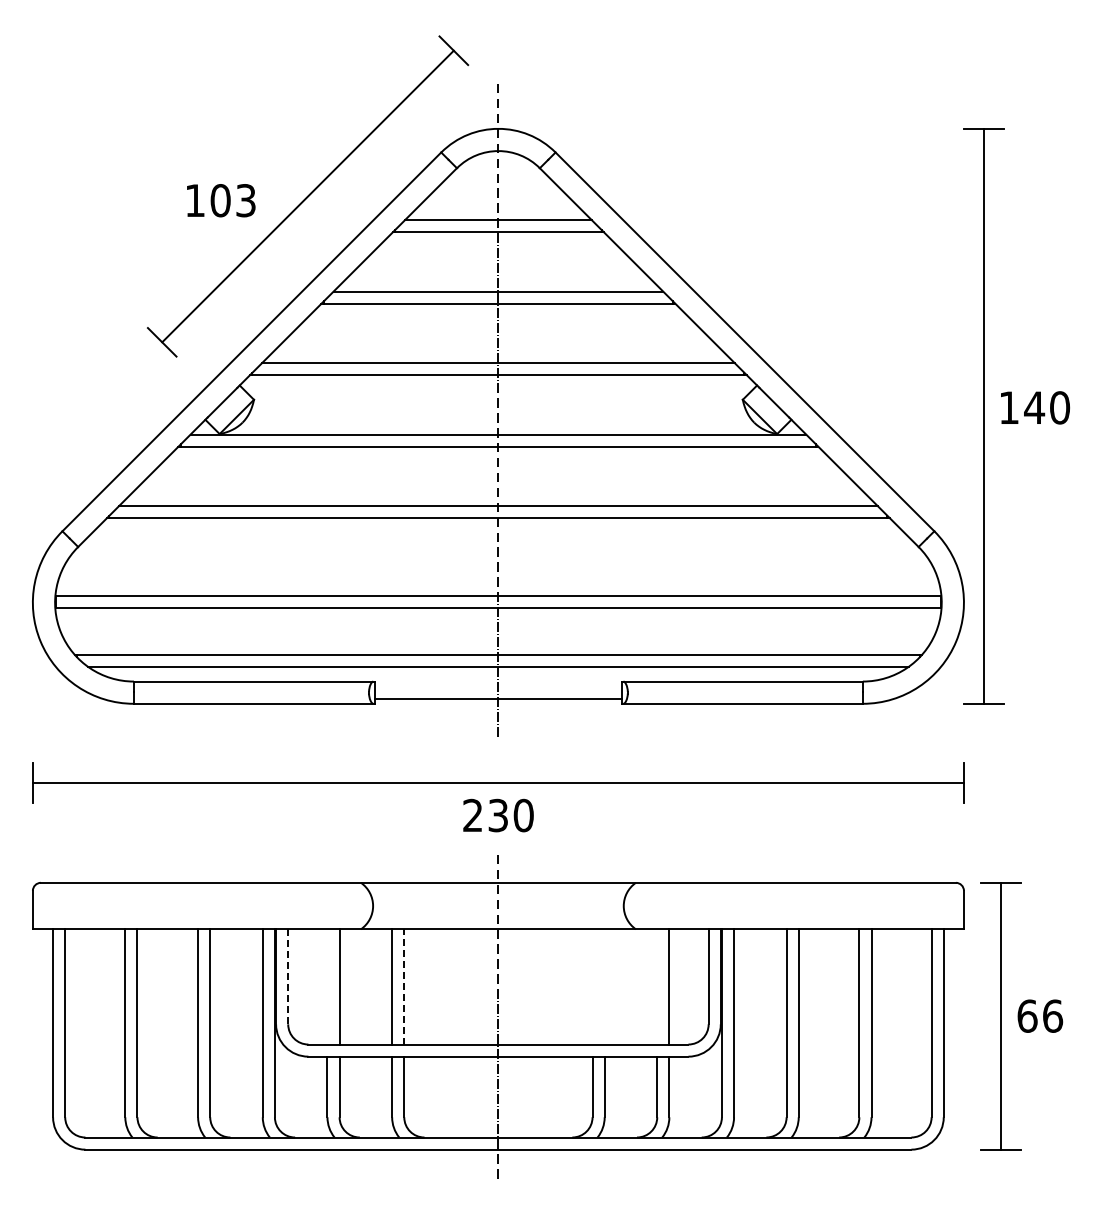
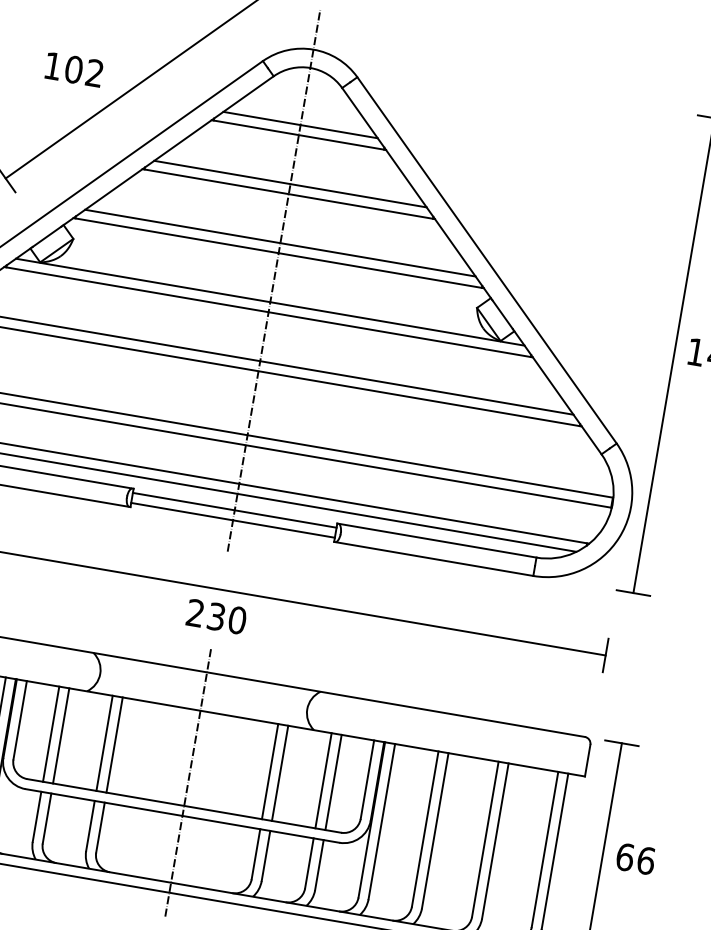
text: (245, 200) -> (94, 73), 103 -> 102
line: (498, 686) -> (234, 510), added
line: (288, 976) -> (20, 720), dashed -> solid
line: (327, 986) -> (51, 733), added
line: (404, 986) -> (114, 744), dashed -> solid
line: (592, 986) -> (270, 771), added
line: (604, 986) -> (280, 772), added
line: (657, 986) -> (323, 780), added

